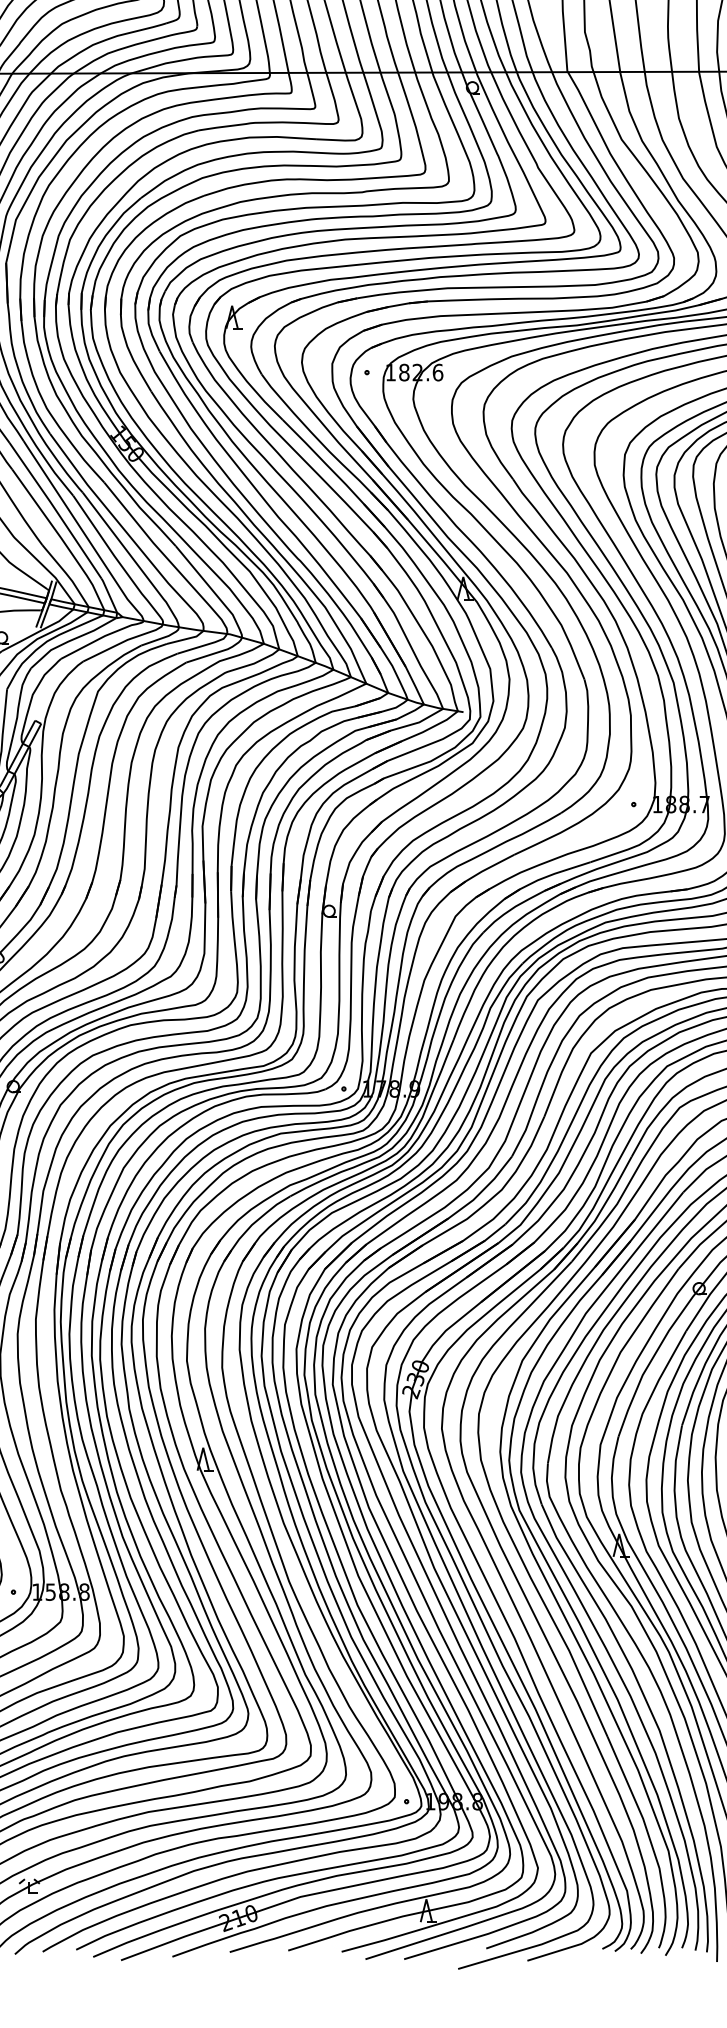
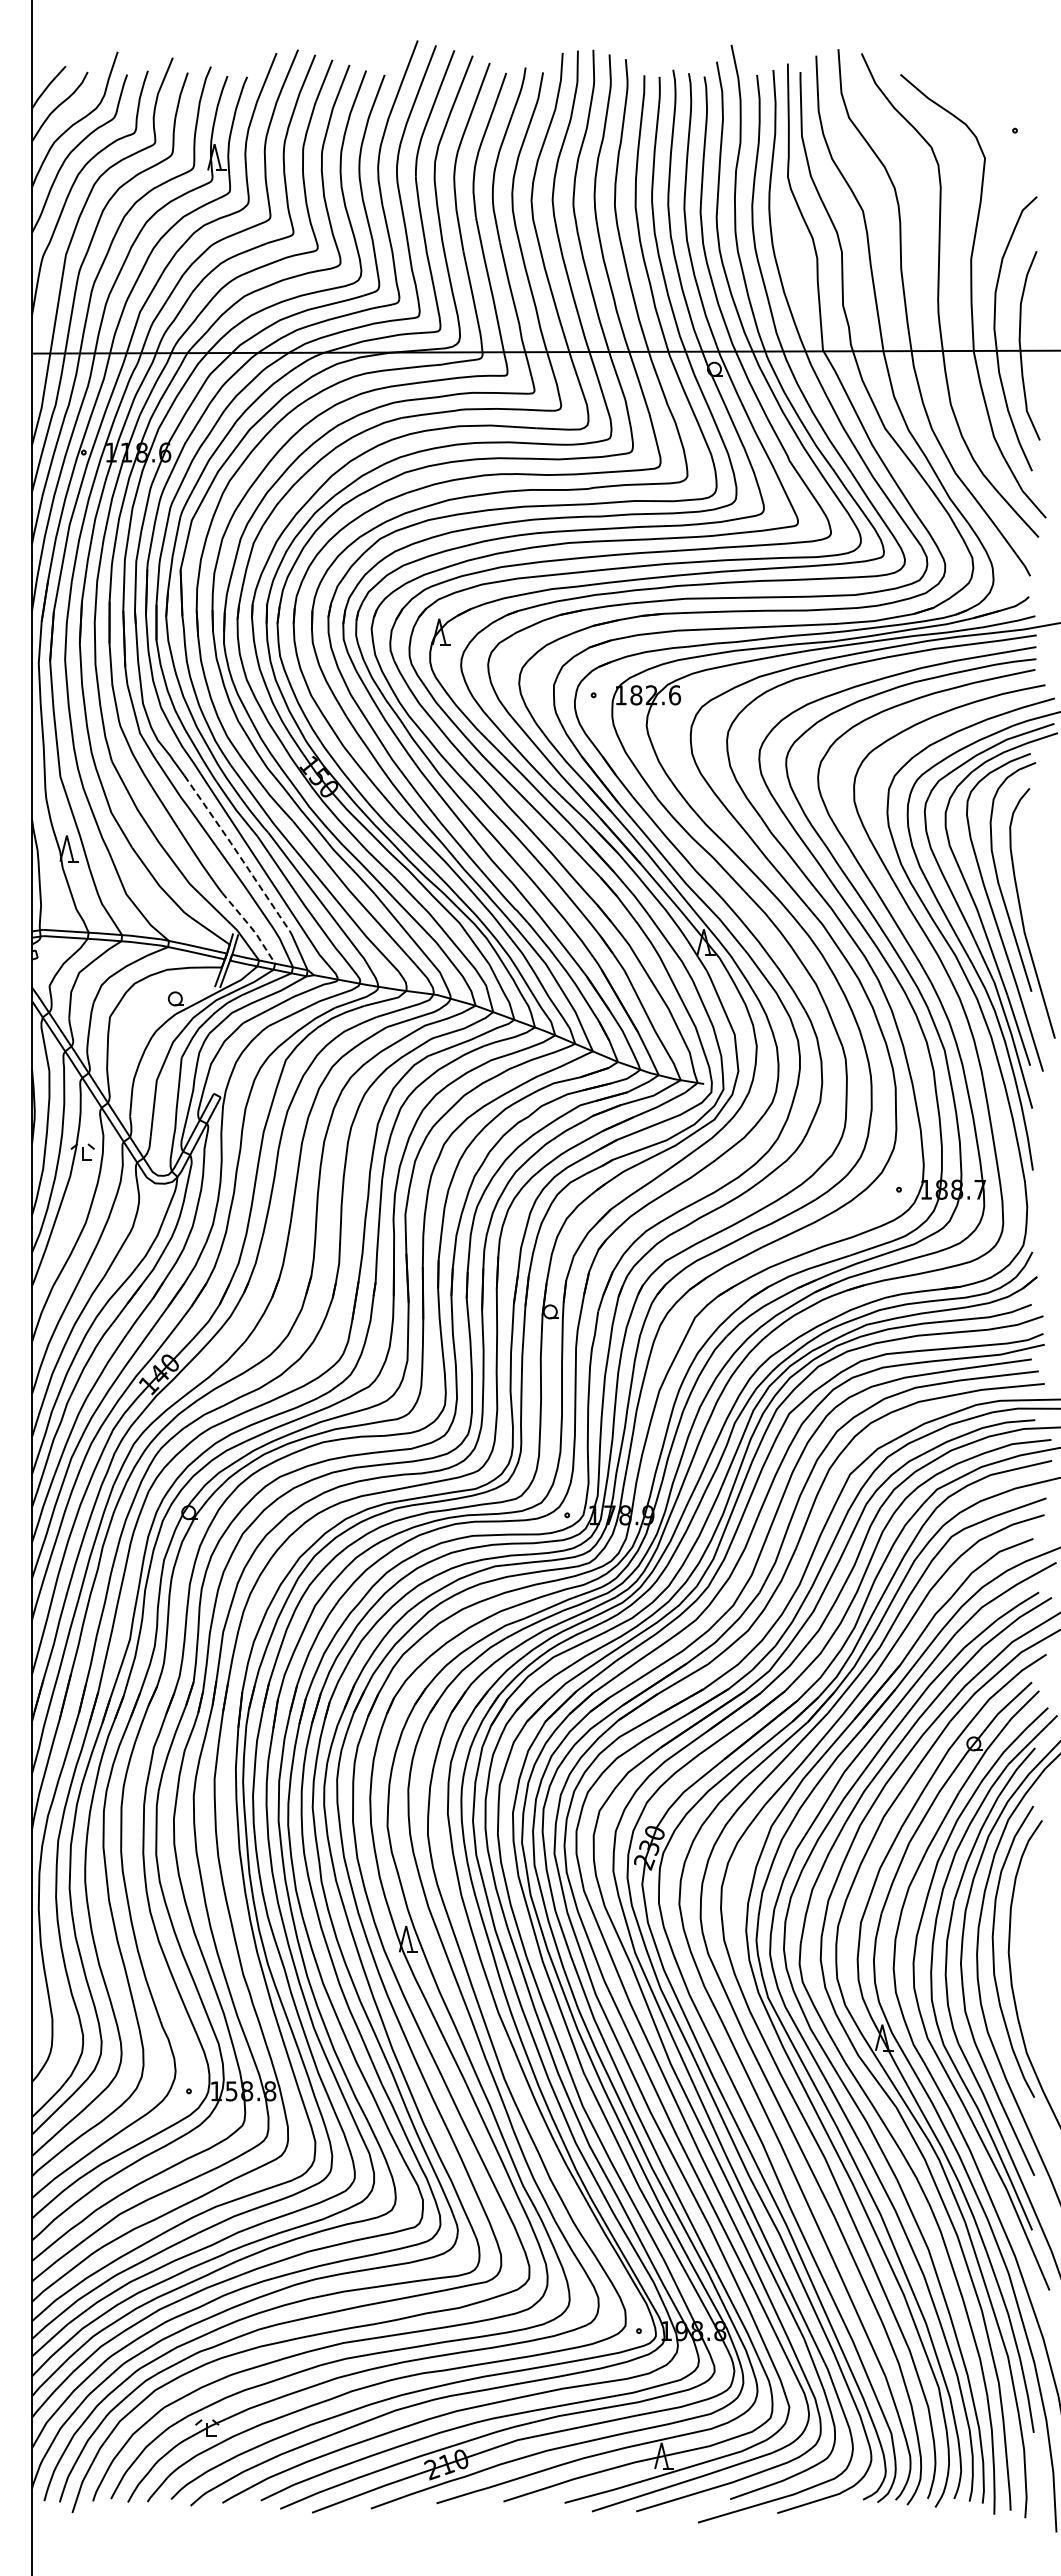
line: (55, 509) -> (237, 852), solid -> dashed
line: (67, 575) -> (250, 927), solid -> dashed

